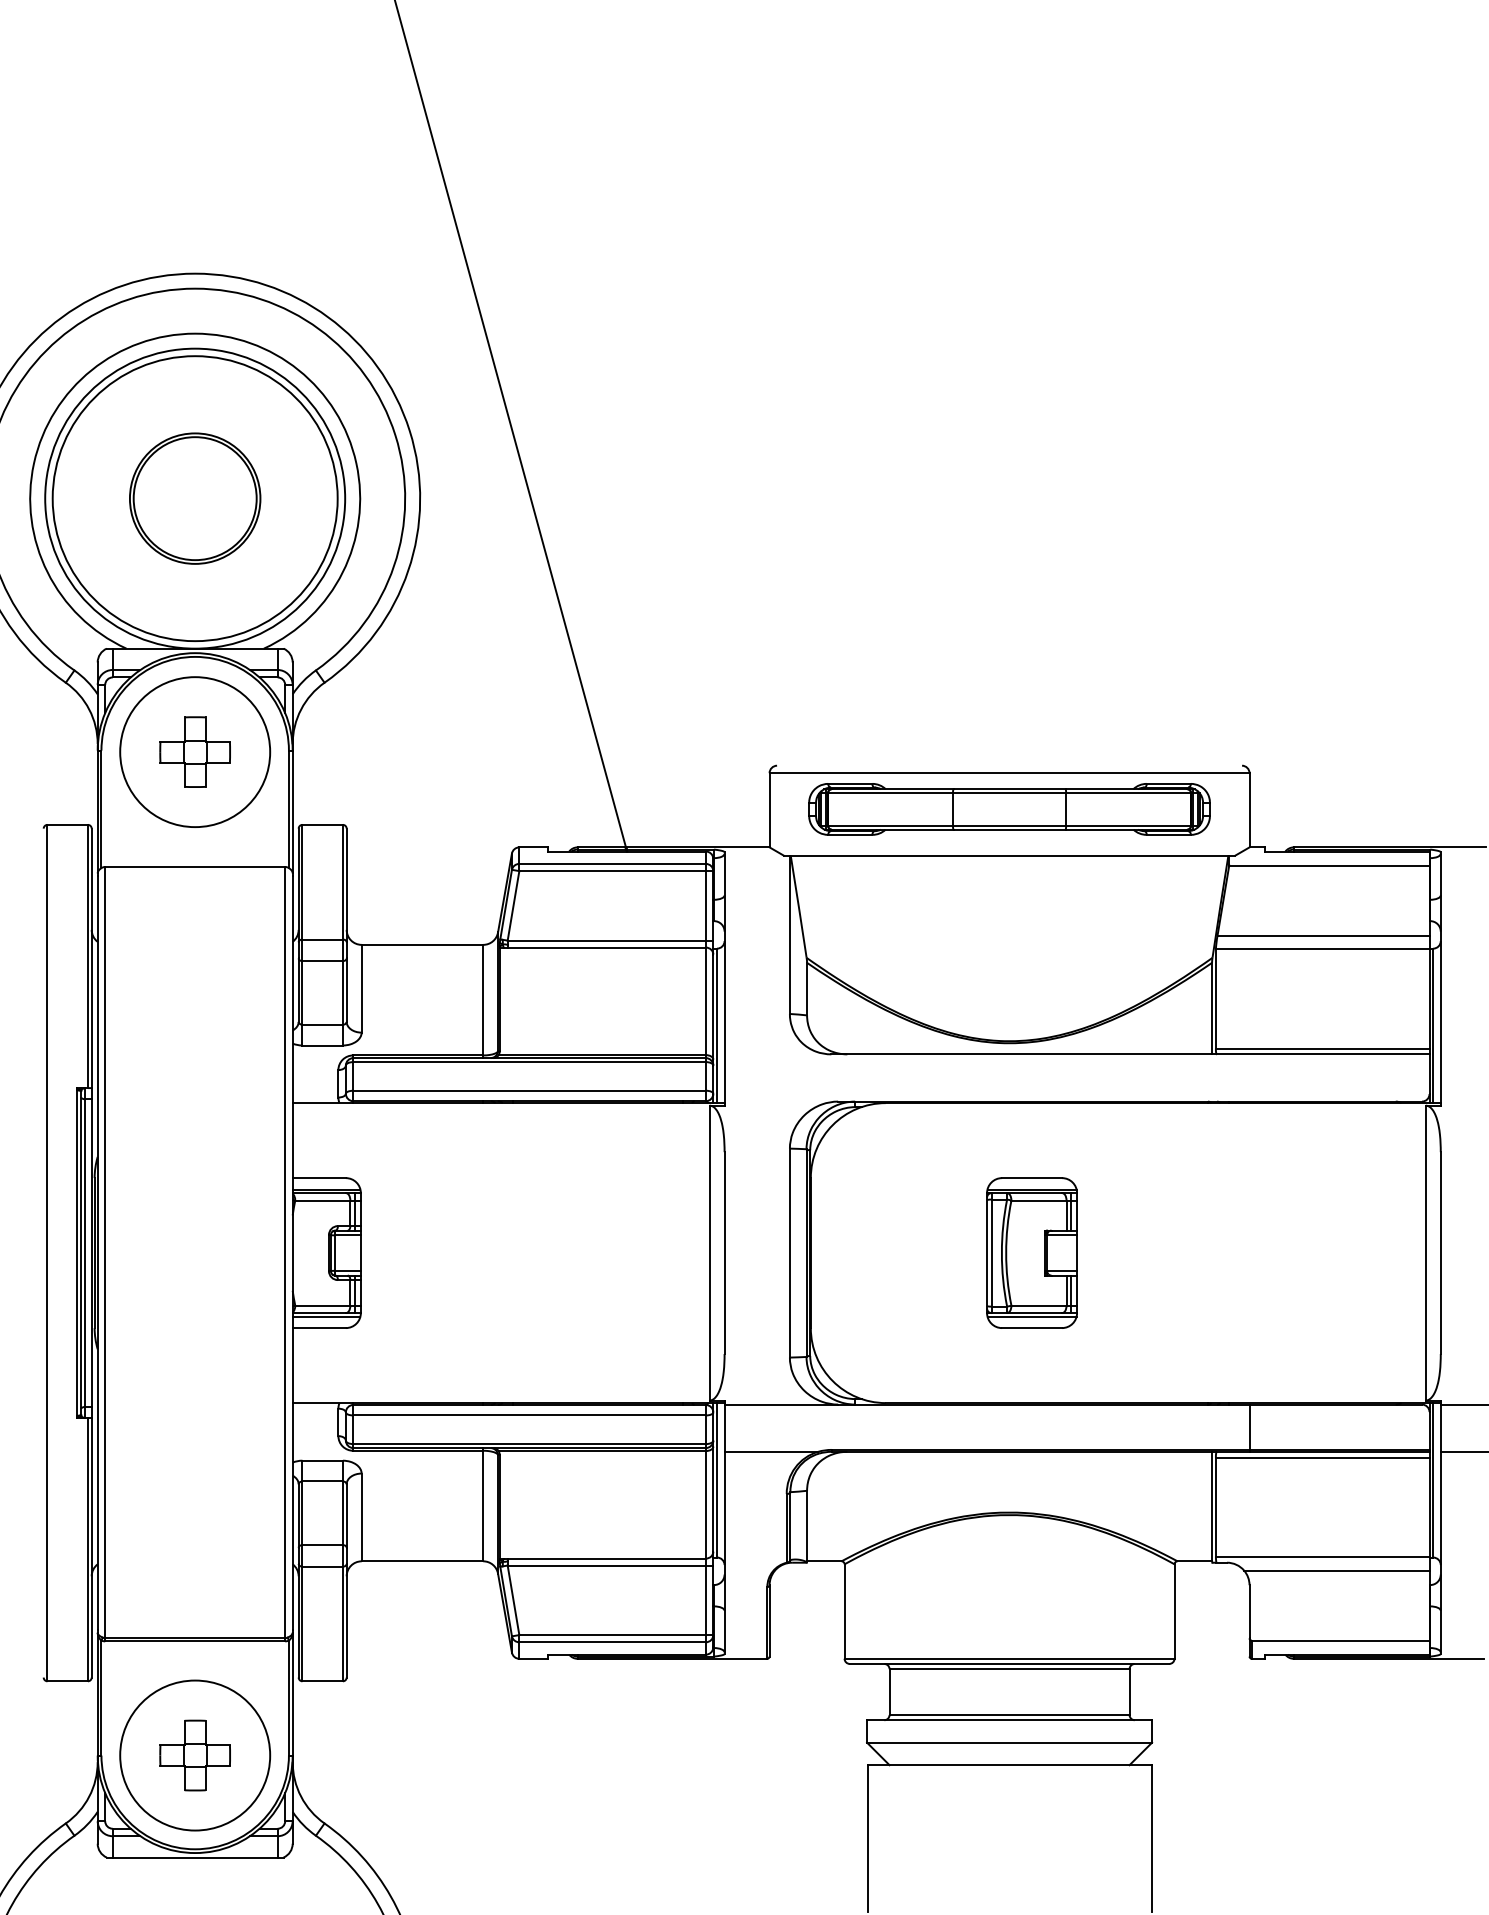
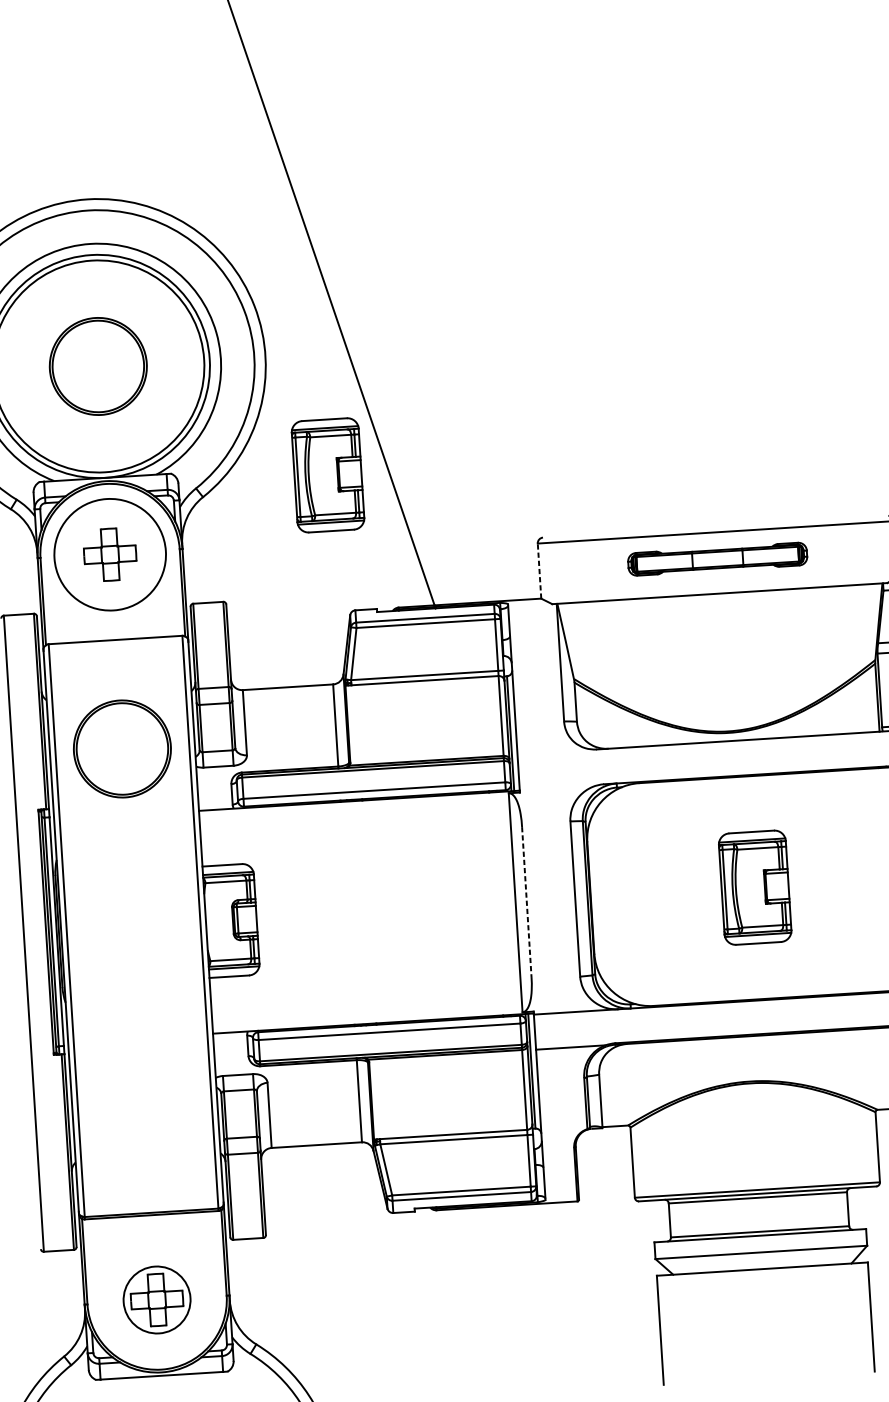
part: (493, 663) -> (327, 474), added
line: (769, 809) -> (539, 570), solid -> dashed
part: (1009, 809) -> (717, 559), size x0.6
part: (195, 1013) -> (122, 748), added
line: (724, 1253) -> (526, 902), solid -> dashed
circle: (195, 1755) -> (157, 1299), size x0.6

